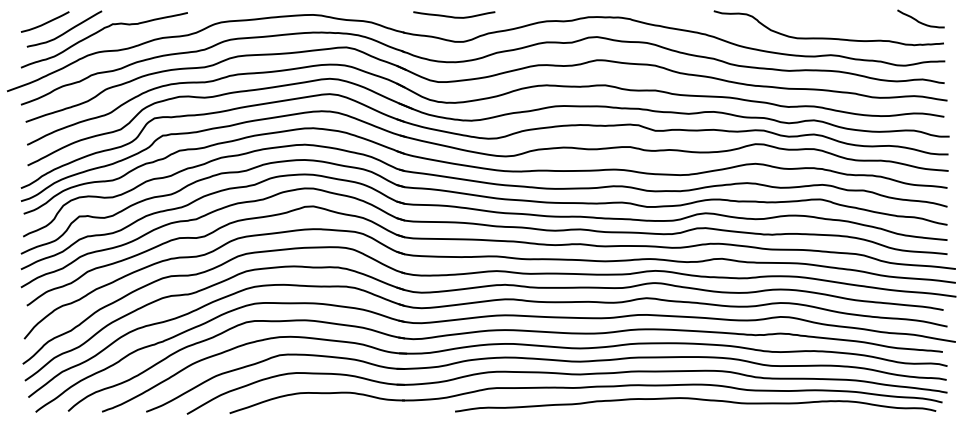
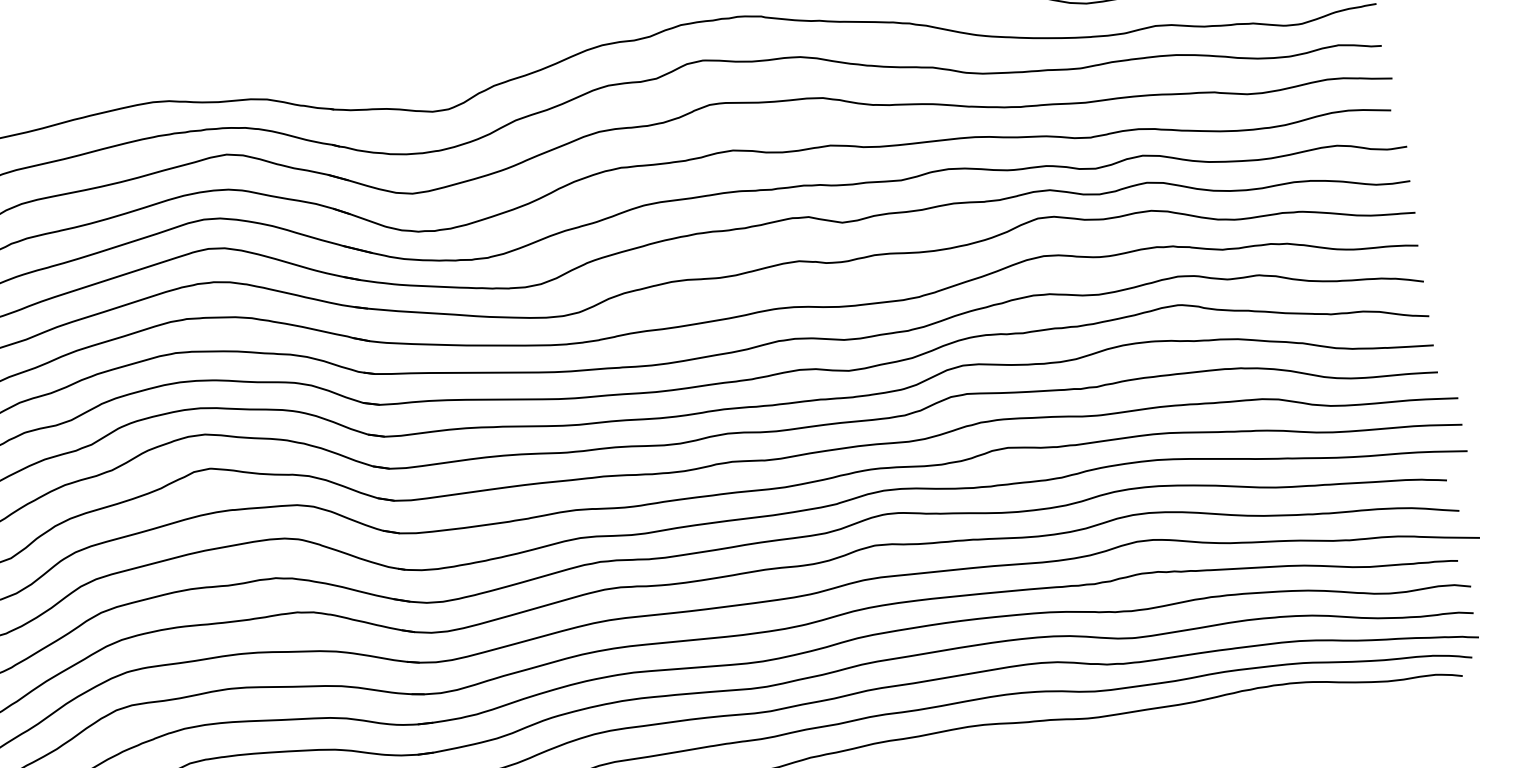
curve: (454, 16) -> (424, 63), removed

